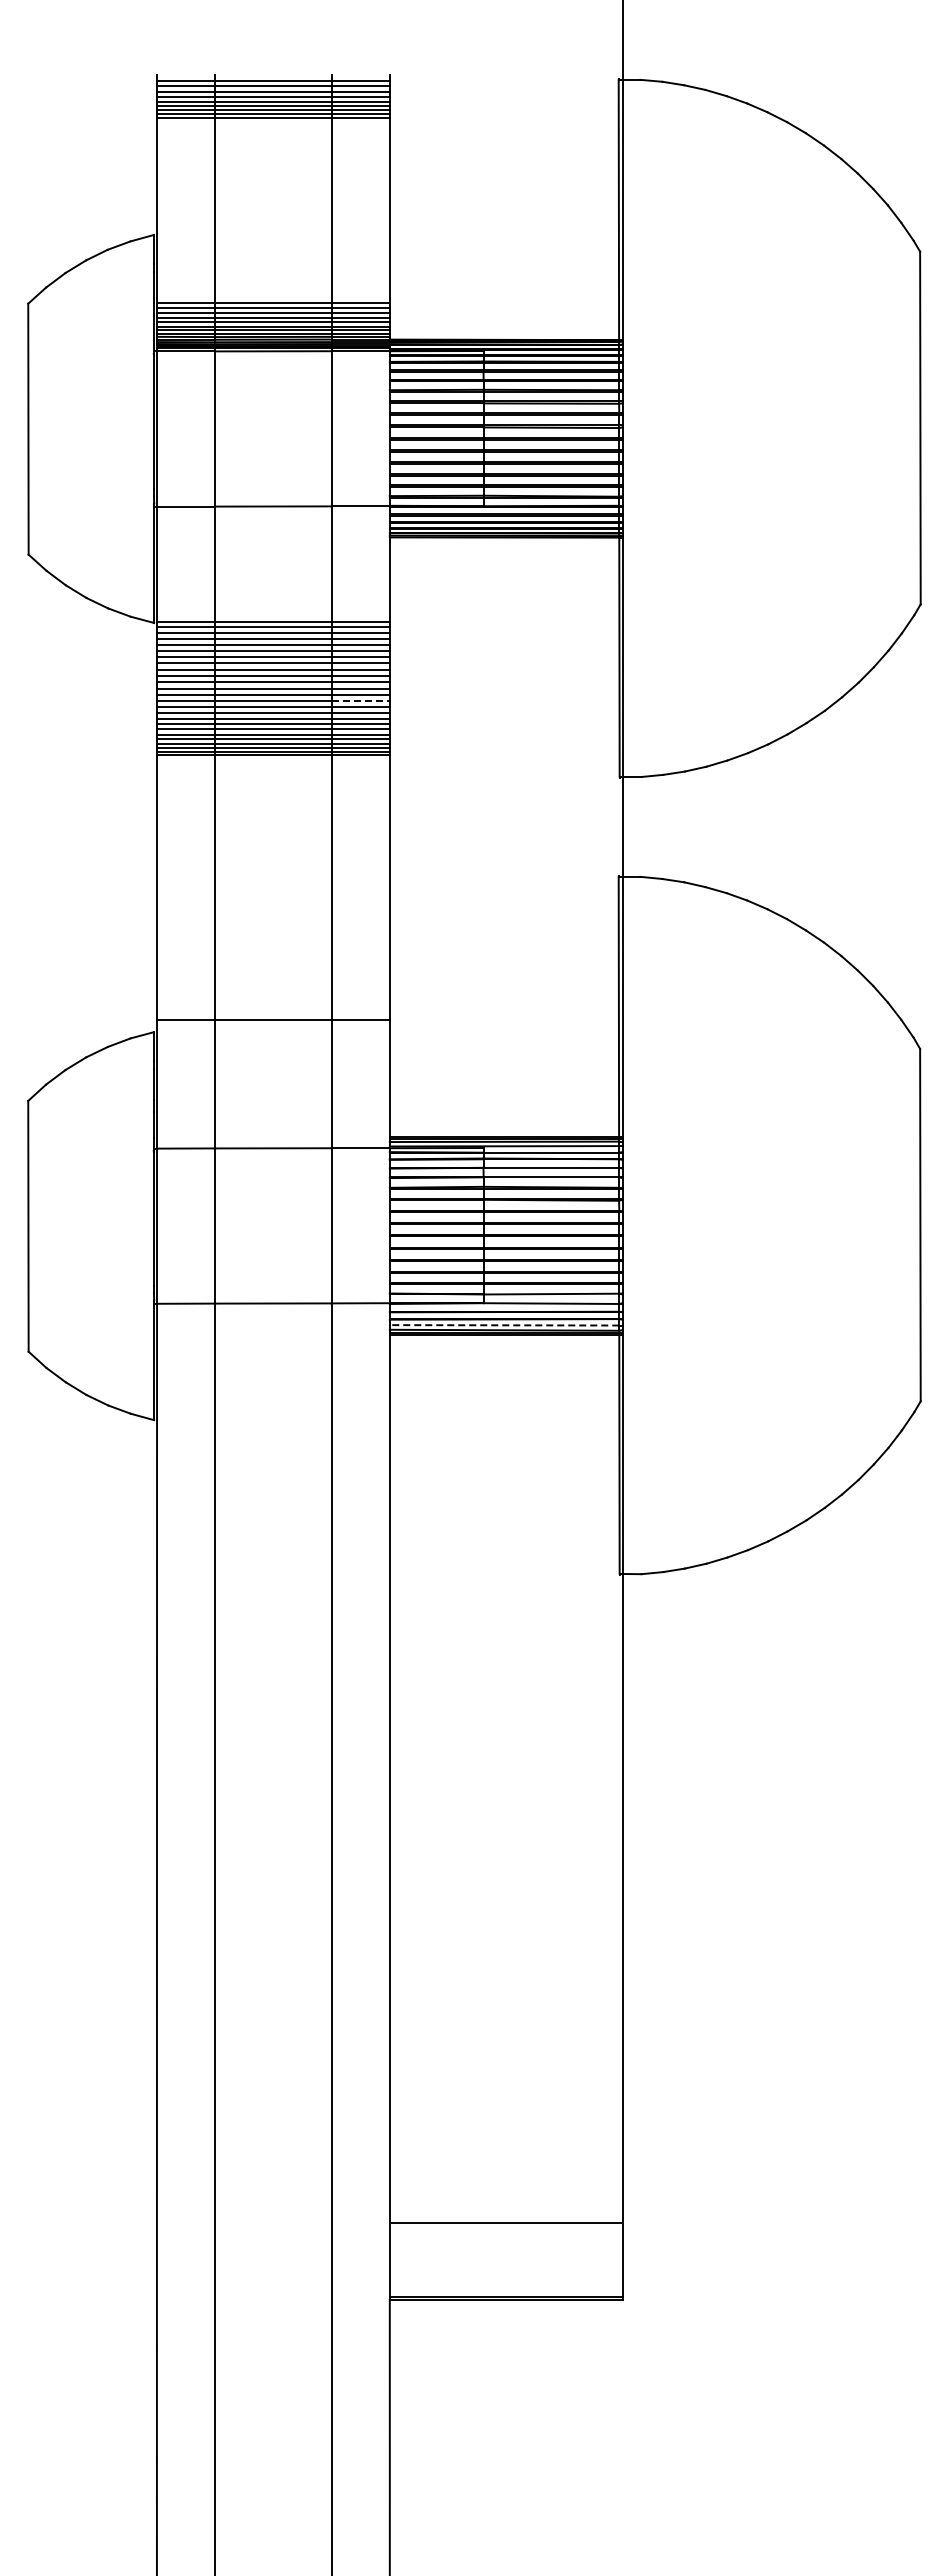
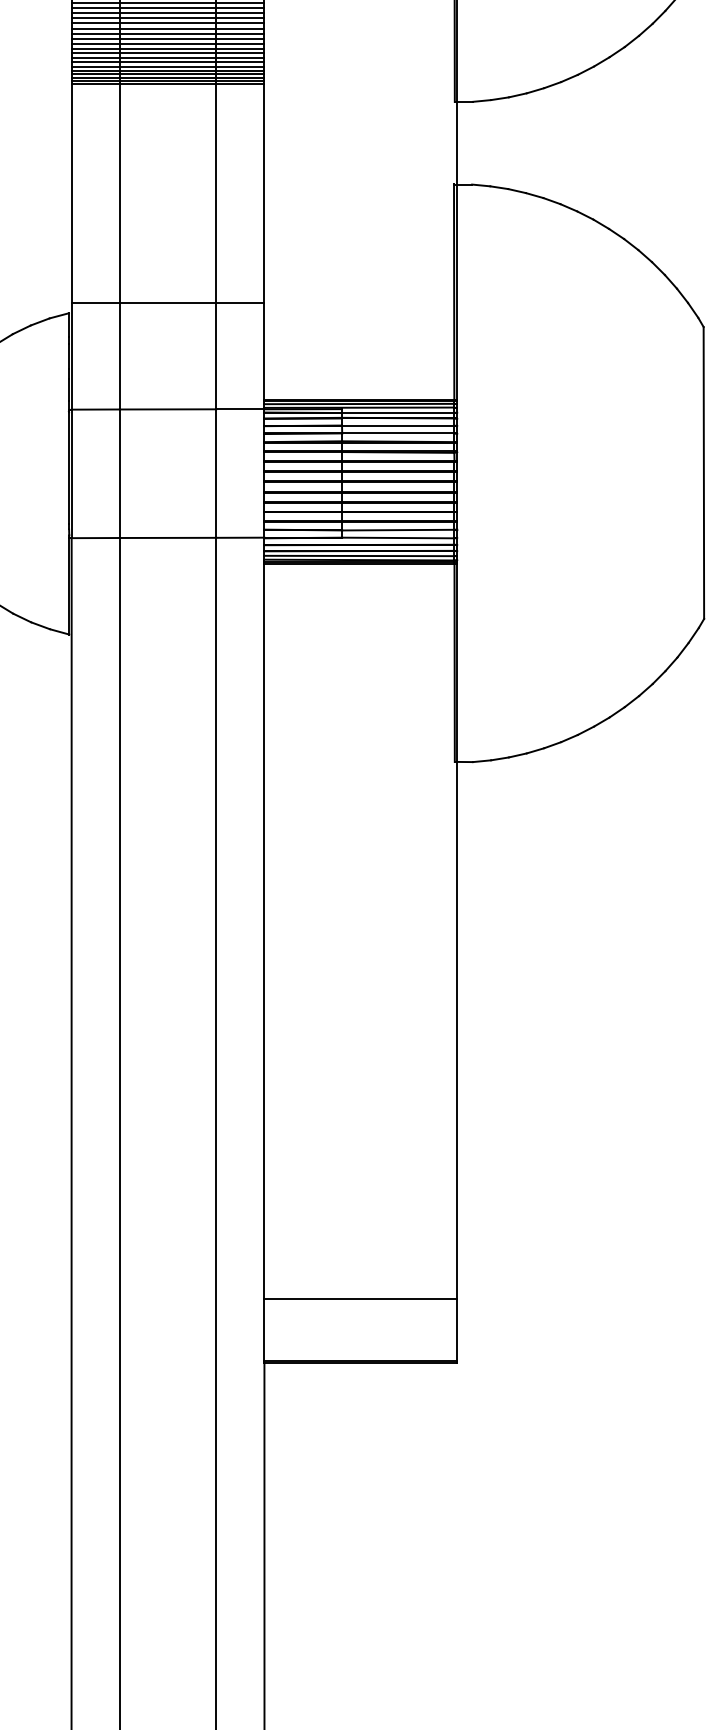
line: (361, 700) -> (240, 38), dashed -> solid
line: (504, 1325) -> (359, 556), dashed -> solid

